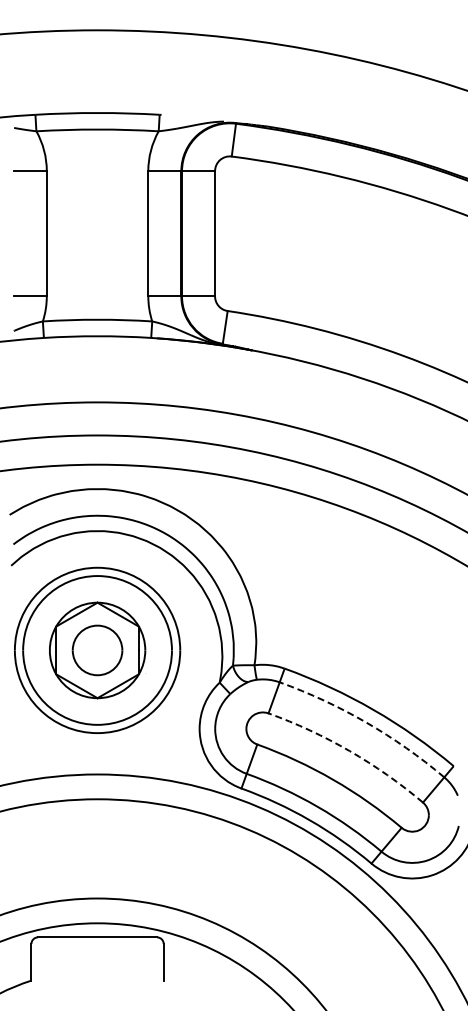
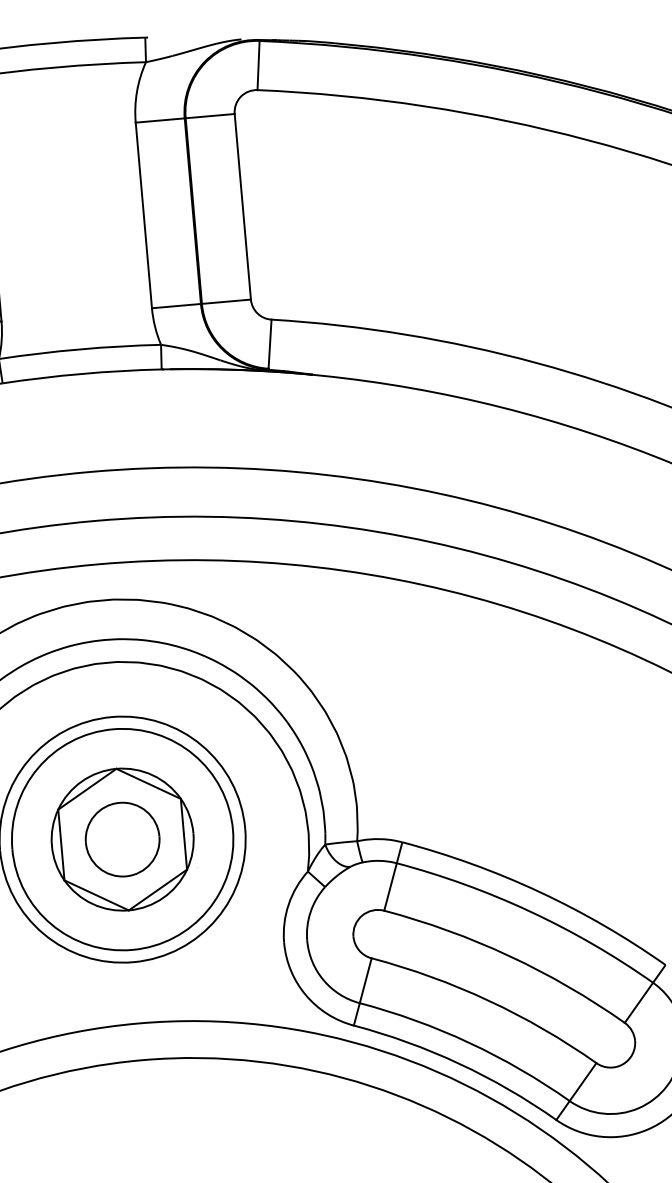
arc: (366, 722) -> (530, 911), dashed -> solid
arc: (349, 751) -> (509, 956), dashed -> solid

